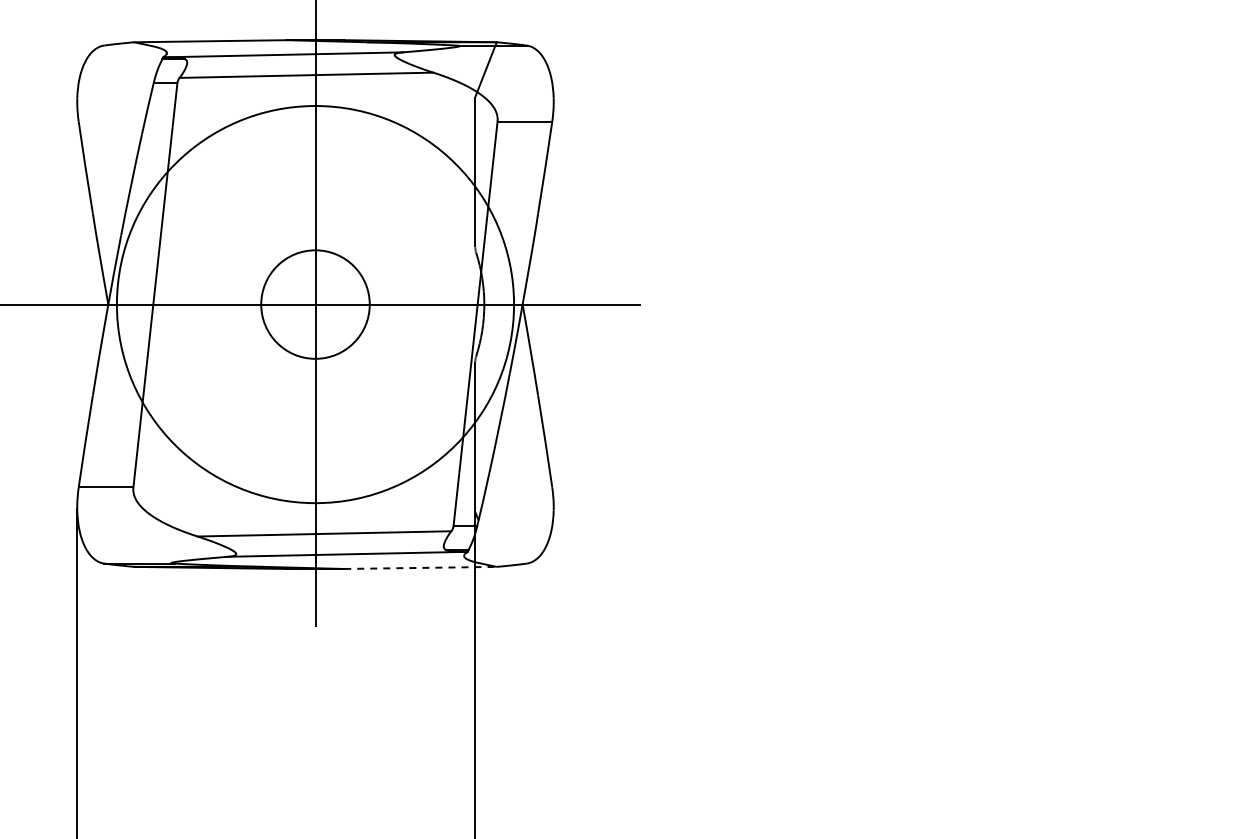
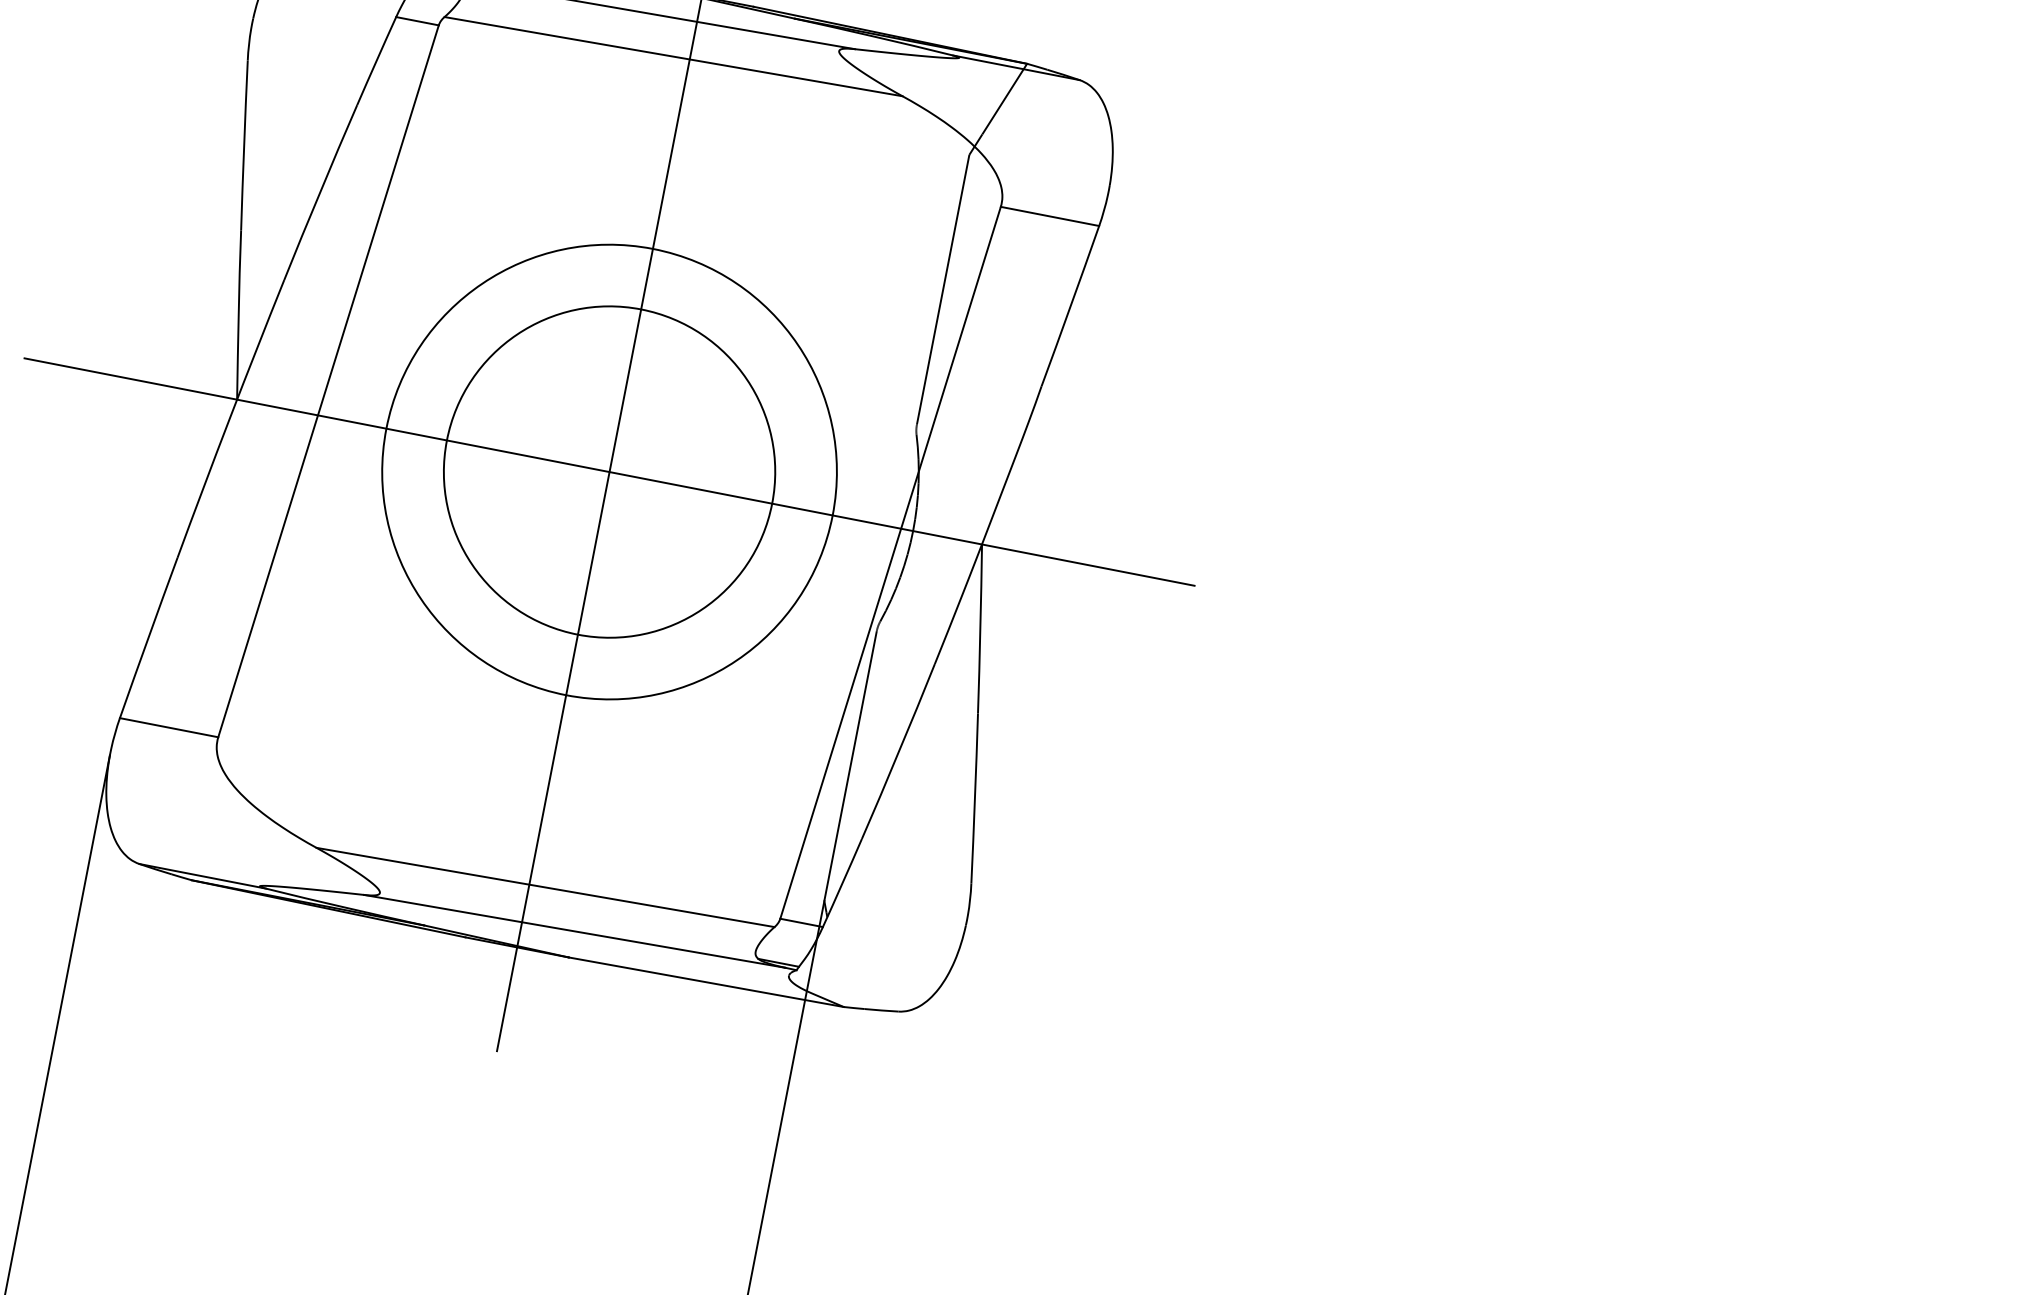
circle: (315, 304) -> (609, 471), size x0.62
circle: (315, 304) -> (609, 471), size x1.67
line: (420, 567) -> (706, 981), dashed -> solid

